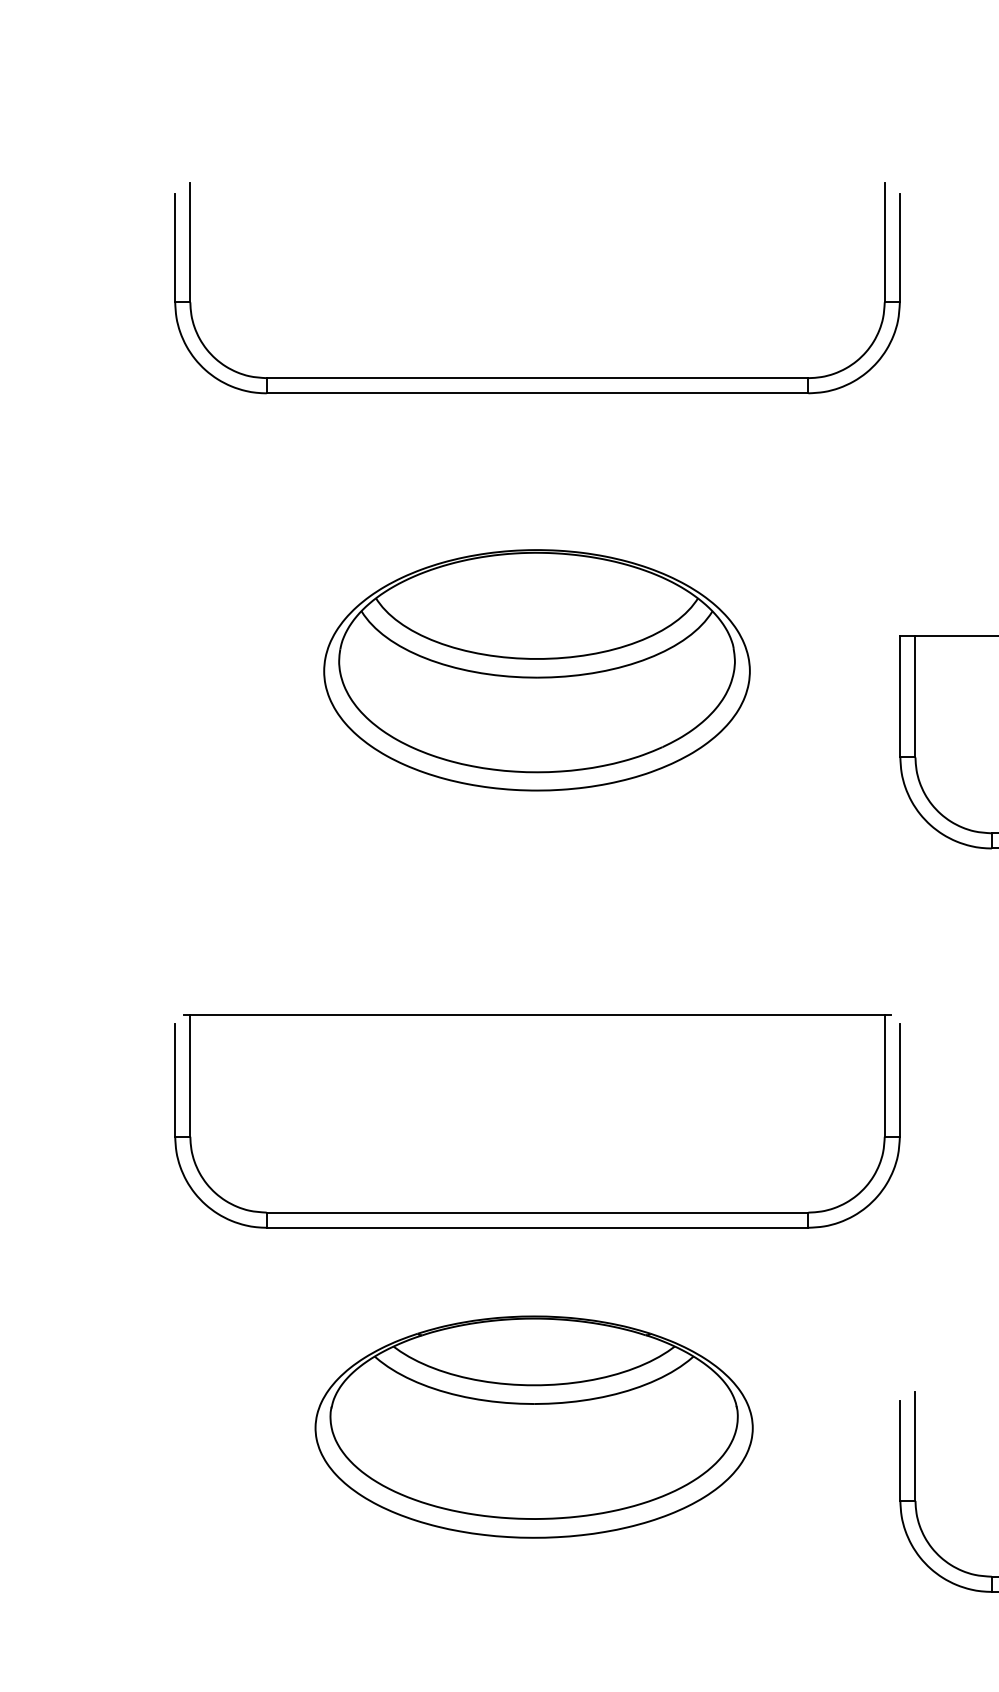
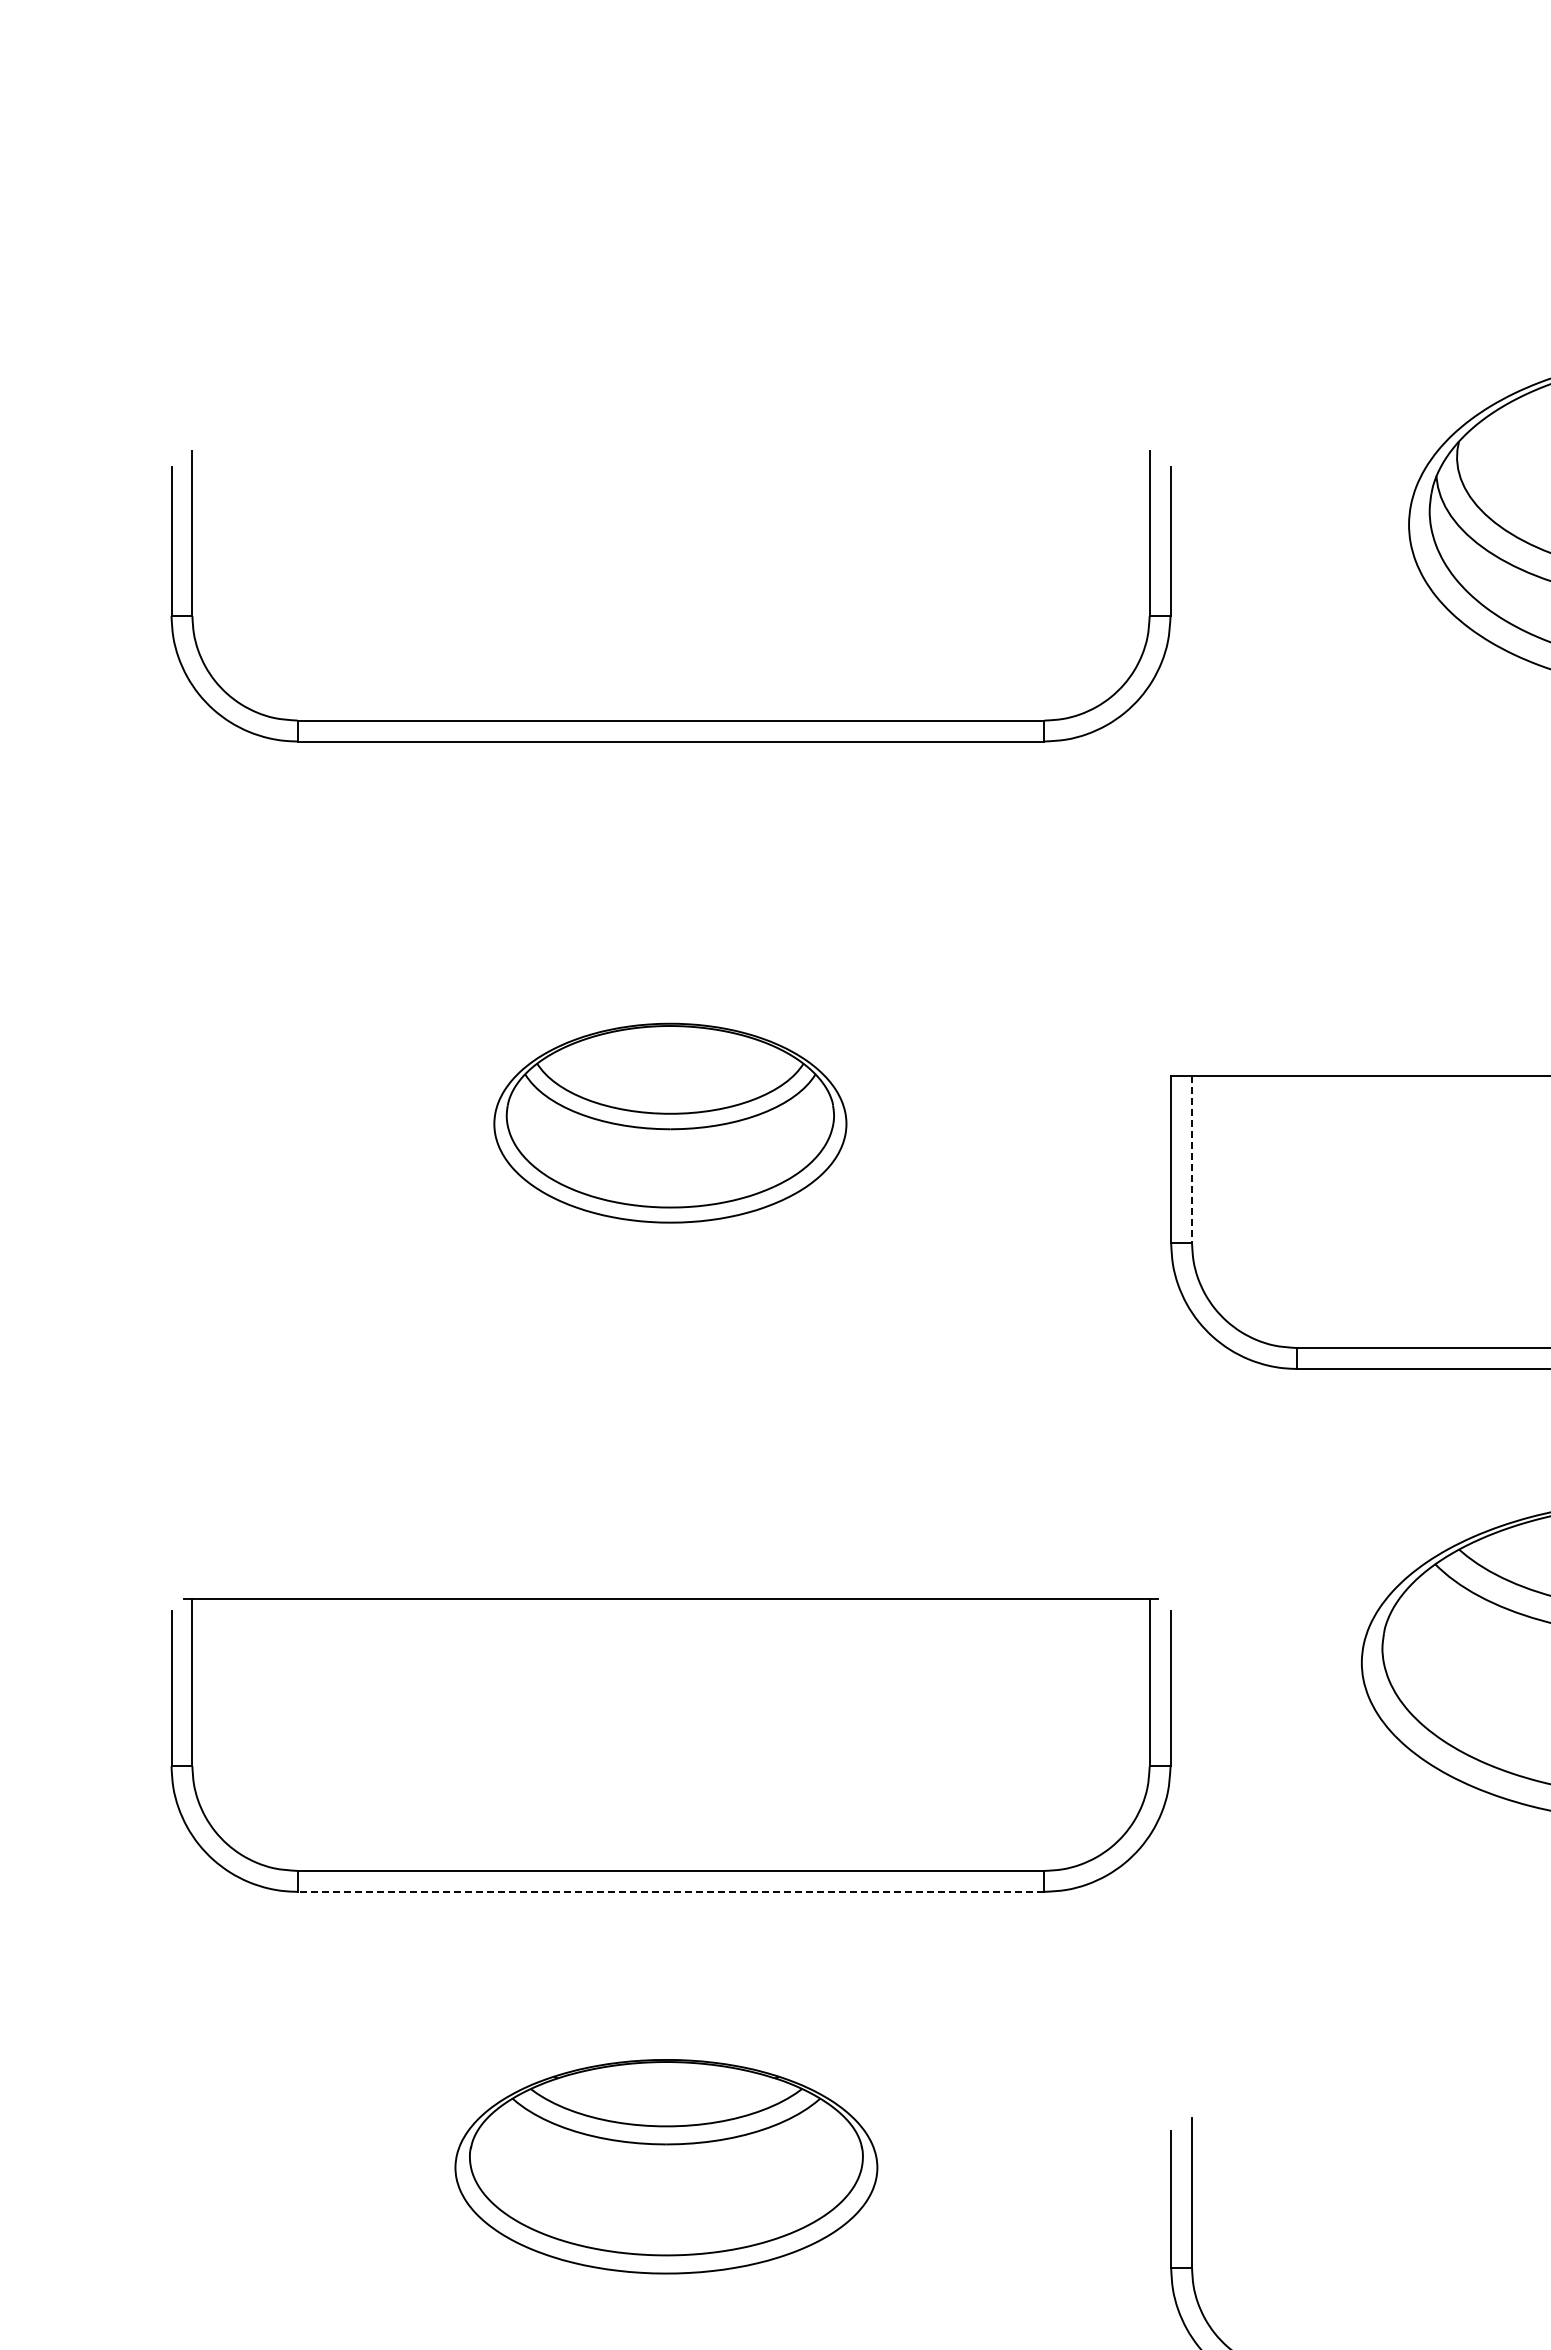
part: (537, 669) -> (670, 1122), size x0.6
line: (915, 696) -> (1192, 1159), solid -> dashed
line: (537, 1227) -> (670, 1891), solid -> dashed
part: (534, 1427) -> (666, 2166), size x0.7

